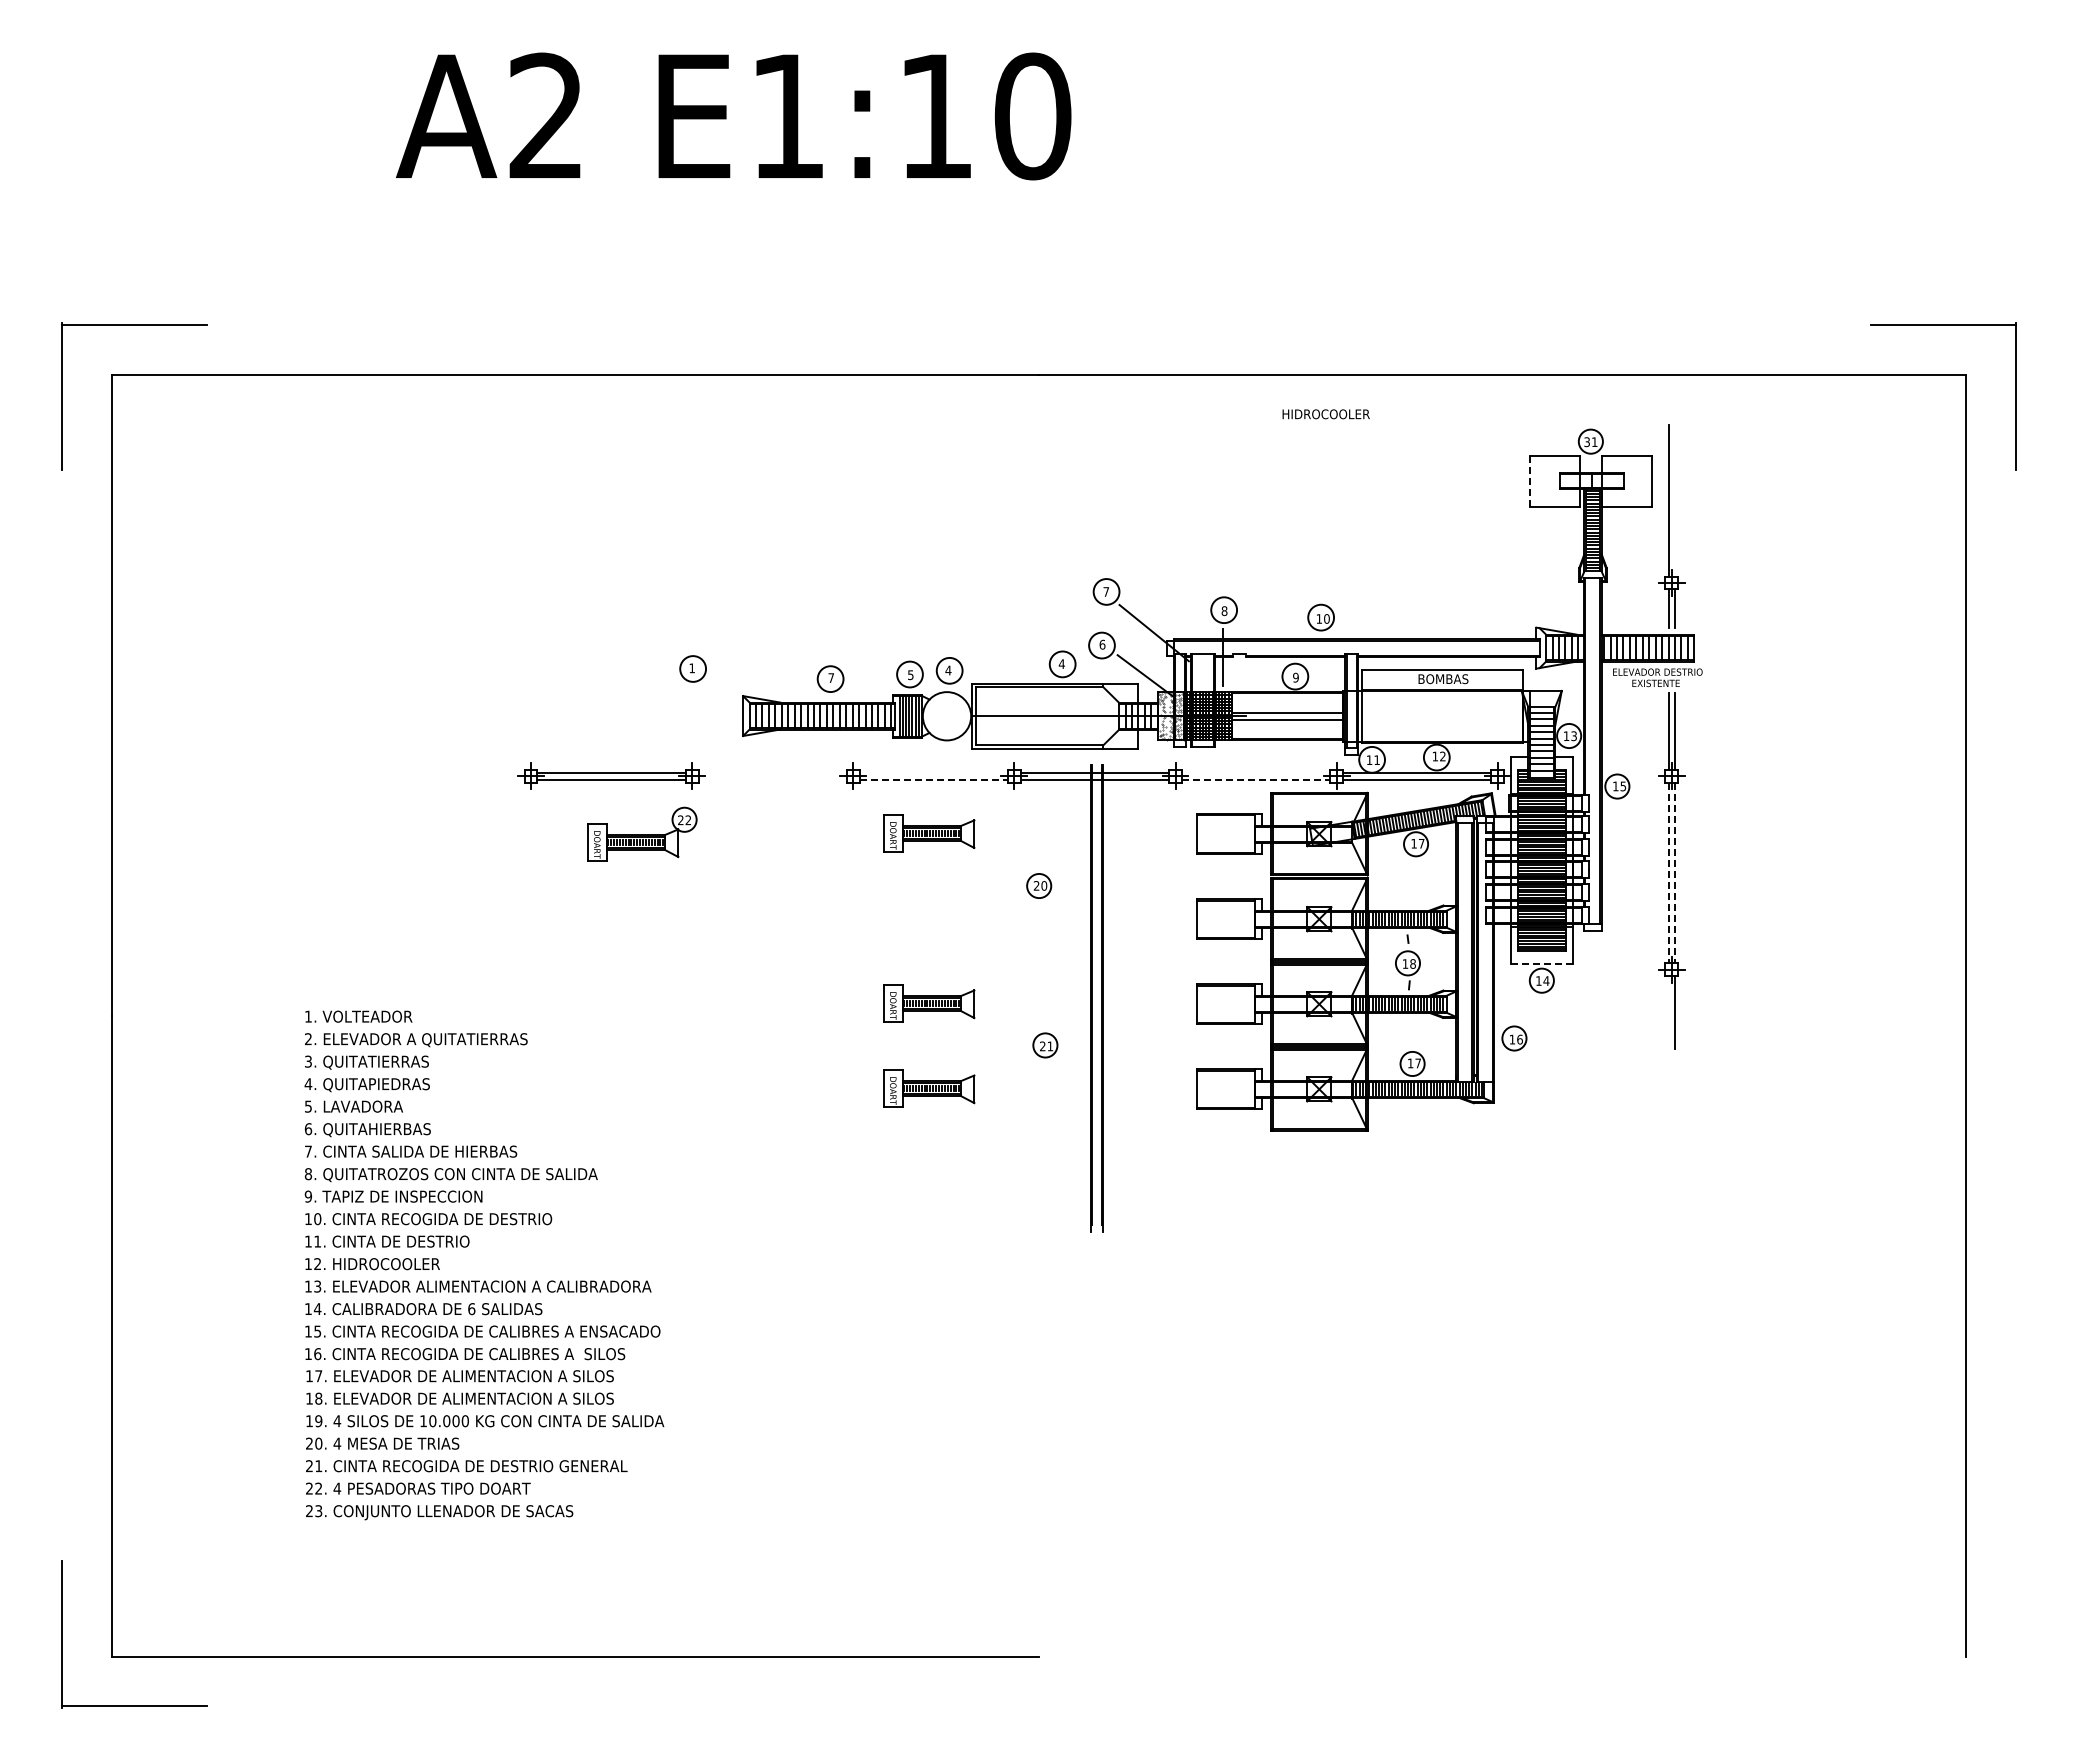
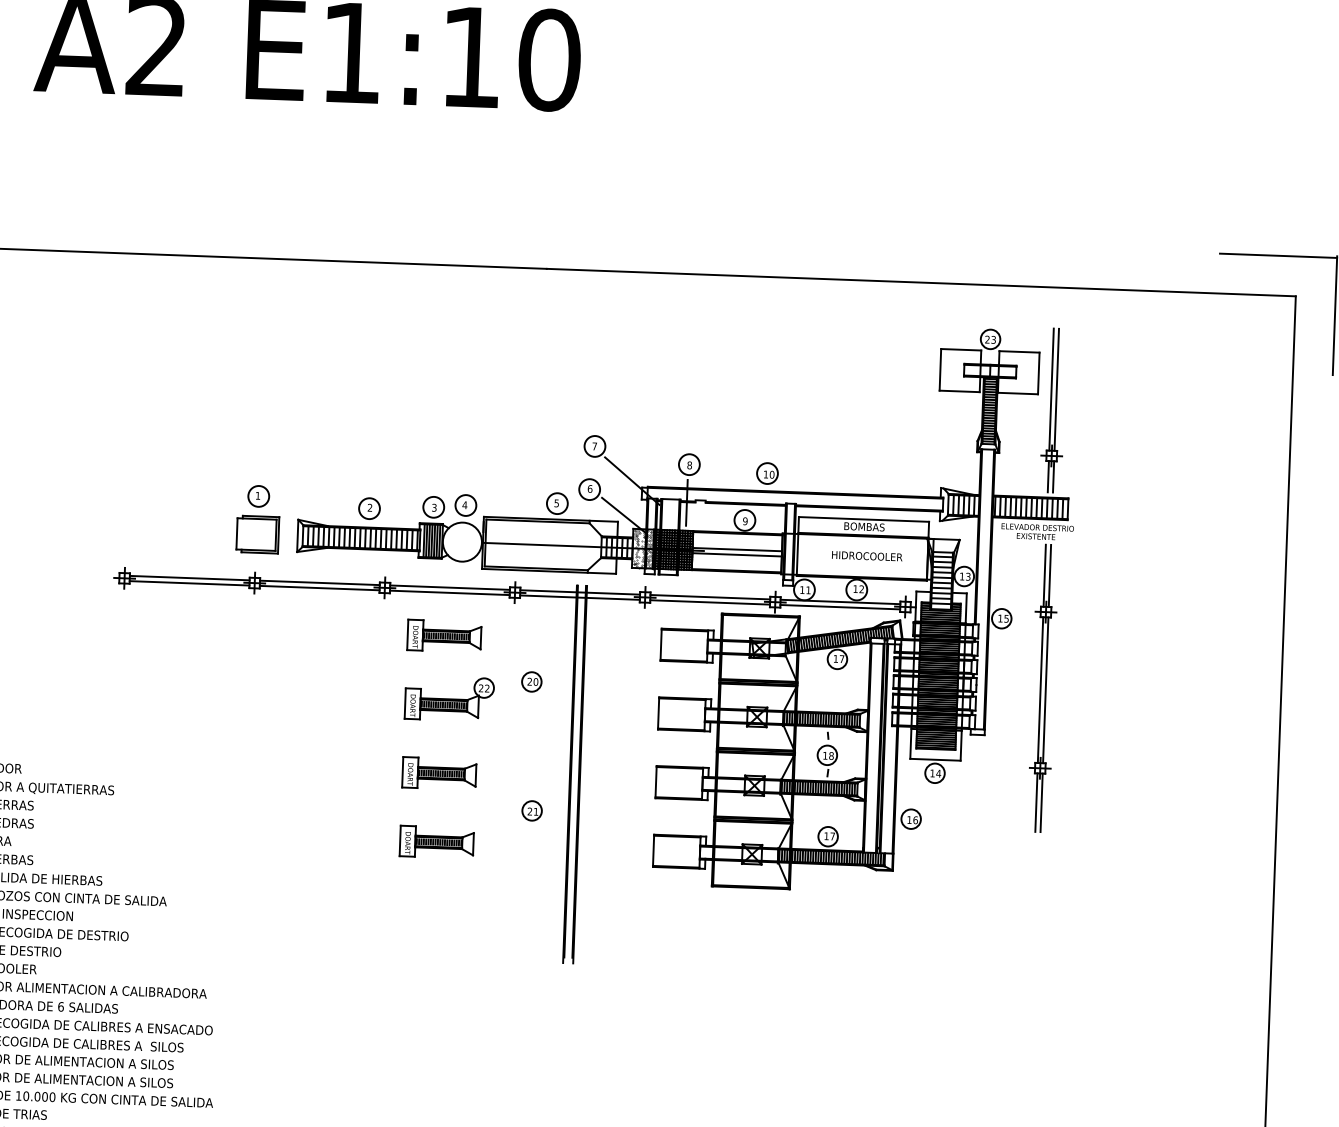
text: (1325, 414) -> (866, 556), moved
text: (1590, 442) -> (990, 340), 31 -> 23
line: (1530, 481) -> (940, 369), dashed -> solid
line: (1675, 500) -> (1057, 389), added
text: (1061, 664) -> (556, 503), 4 -> 5
text: (910, 674) -> (434, 507), 5 -> 3
text: (830, 677) -> (369, 507), 7 -> 2
part: (693, 716) -> (257, 534), added
line: (772, 773) -> (319, 583), added
line: (933, 773) -> (449, 587), added
line: (1255, 773) -> (709, 597), added
line: (772, 779) -> (319, 588), added
line: (934, 779) -> (450, 592), dashed -> solid
line: (1256, 779) -> (710, 602), dashed -> solid
part: (642, 833) -> (449, 697), moved
line: (1668, 873) -> (1040, 690), dashed -> solid
line: (1675, 873) -> (1046, 690), dashed -> solid
line: (1541, 963) -> (935, 759), dashed -> solid
line: (1668, 1012) -> (1036, 802), added

